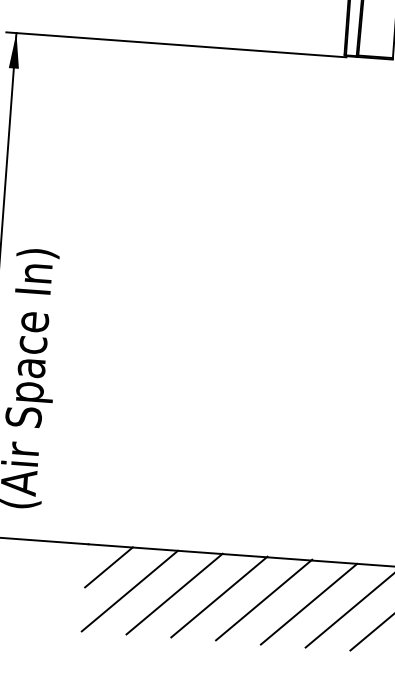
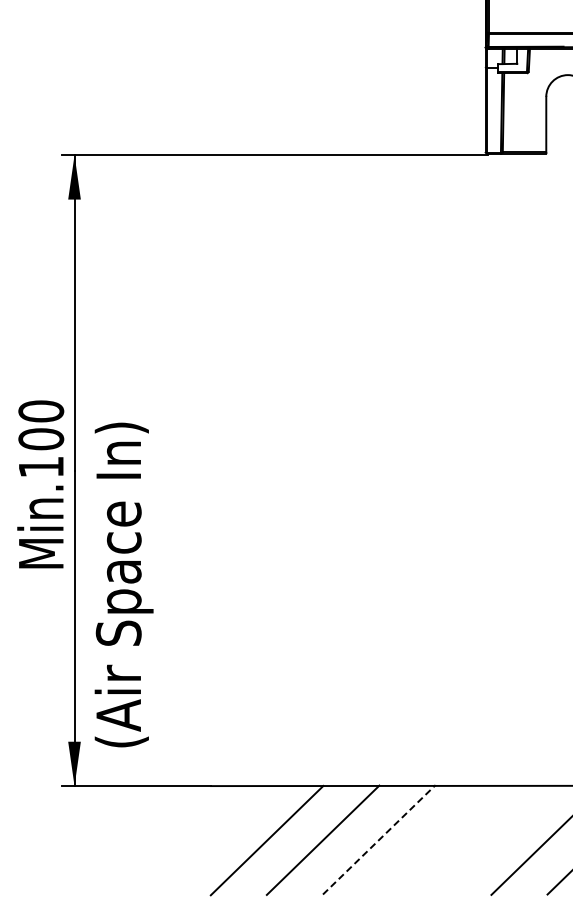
line: (108, 566) -> (238, 812), removed
line: (219, 596) -> (379, 839), solid -> dashed
line: (264, 600) -> (435, 839), removed
line: (308, 604) -> (491, 840), removed

